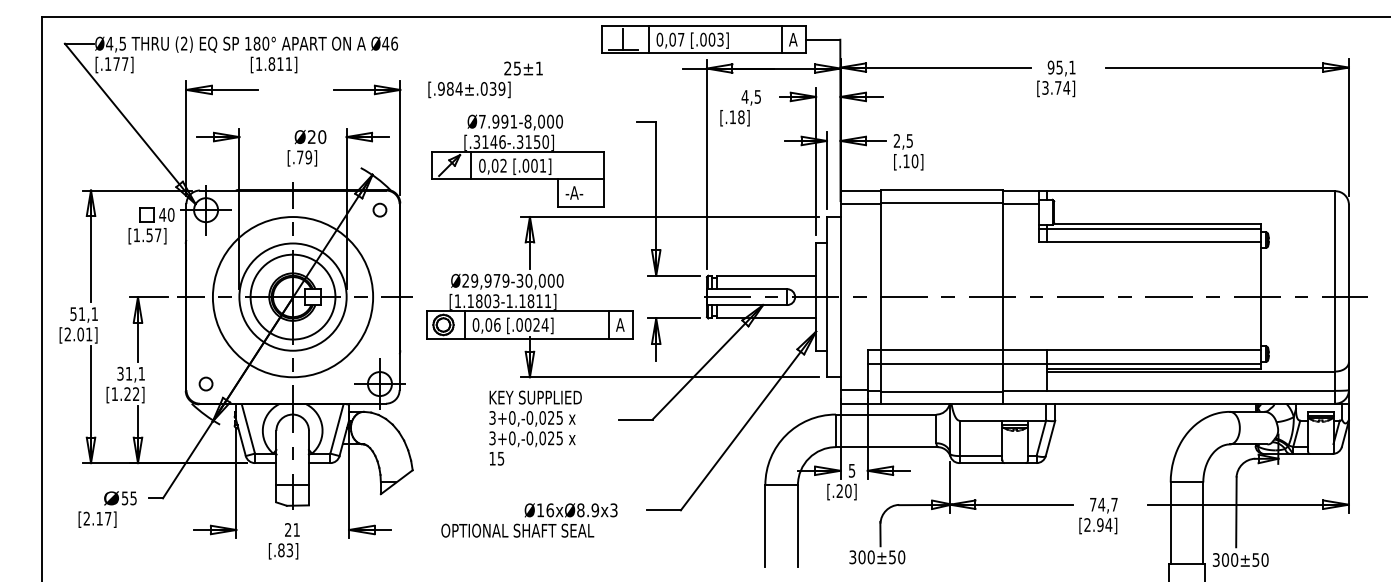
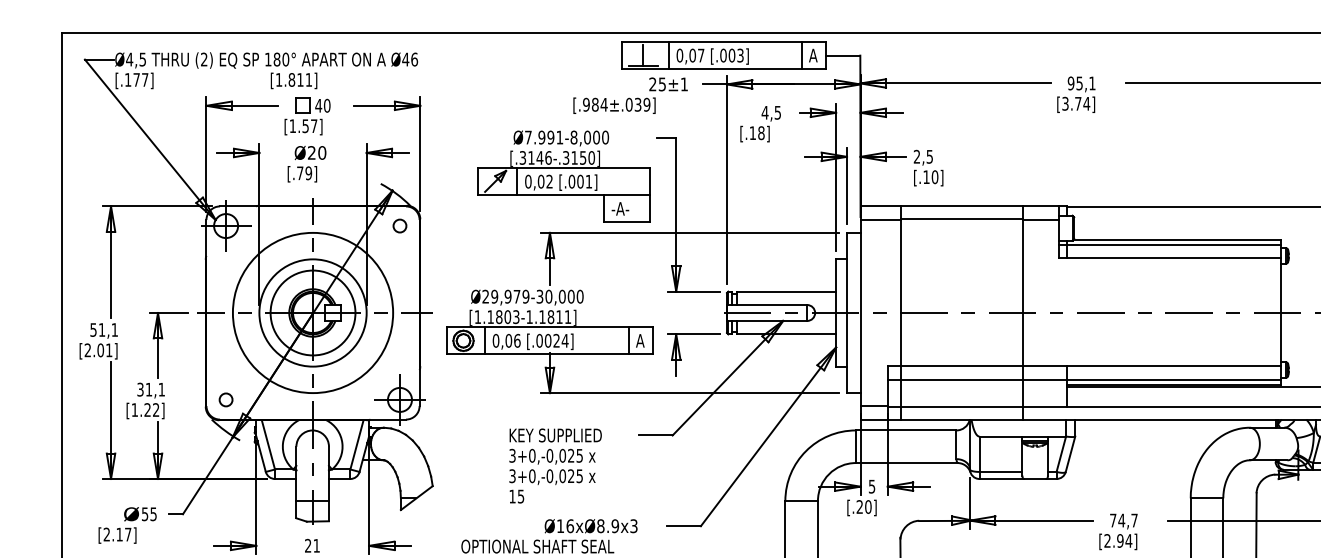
text: (485, 79) -> (630, 95), moved
text: (306, 148) -> (306, 164), moved
part: (517, 160) -> (563, 176), moved
part: (151, 225) -> (307, 116), moved
text: (535, 427) -> (555, 465), moved

